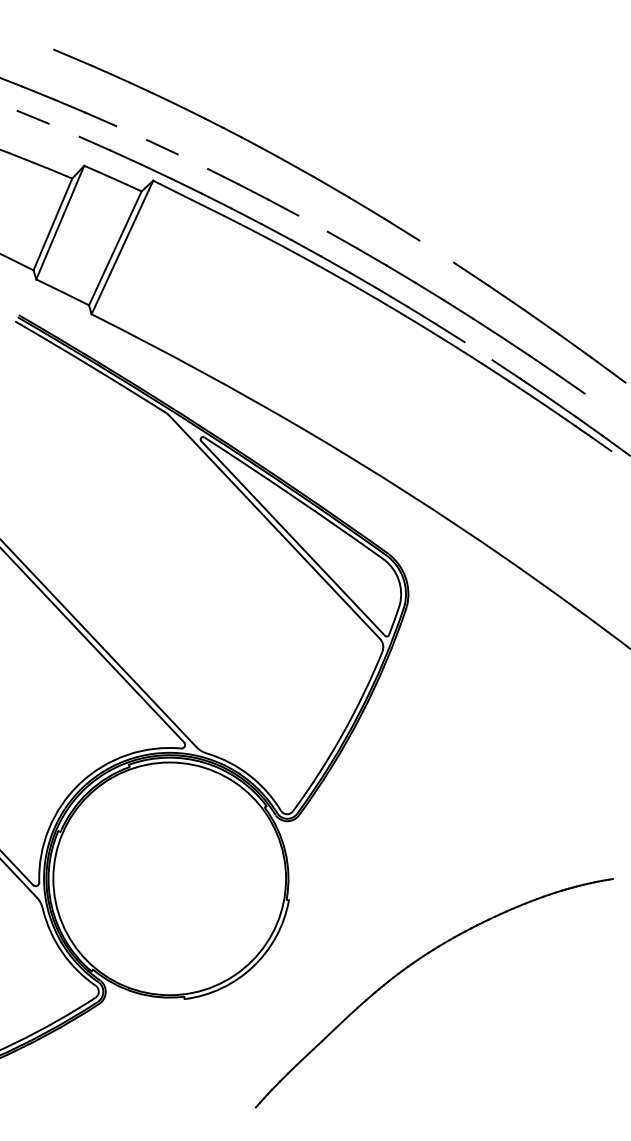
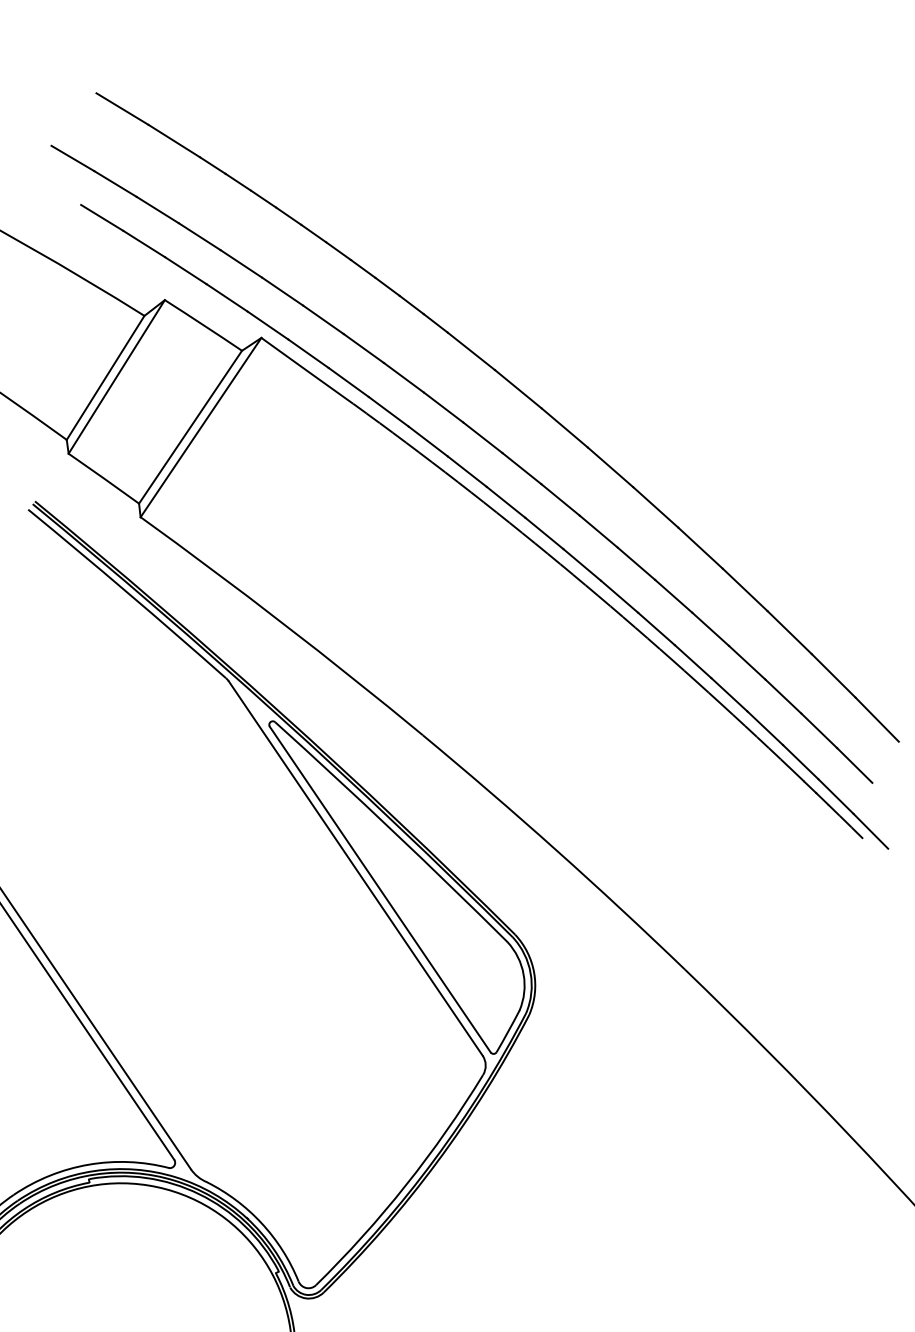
line: (34, 41) -> (121, 108), added
line: (63, 129) -> (143, 242), added
line: (131, 133) -> (240, 264), added
line: (192, 161) -> (322, 319), added
line: (312, 223) -> (482, 437), added
line: (436, 251) -> (655, 507), added
line: (478, 351) -> (692, 662), added
line: (598, 403) -> (854, 765), added

